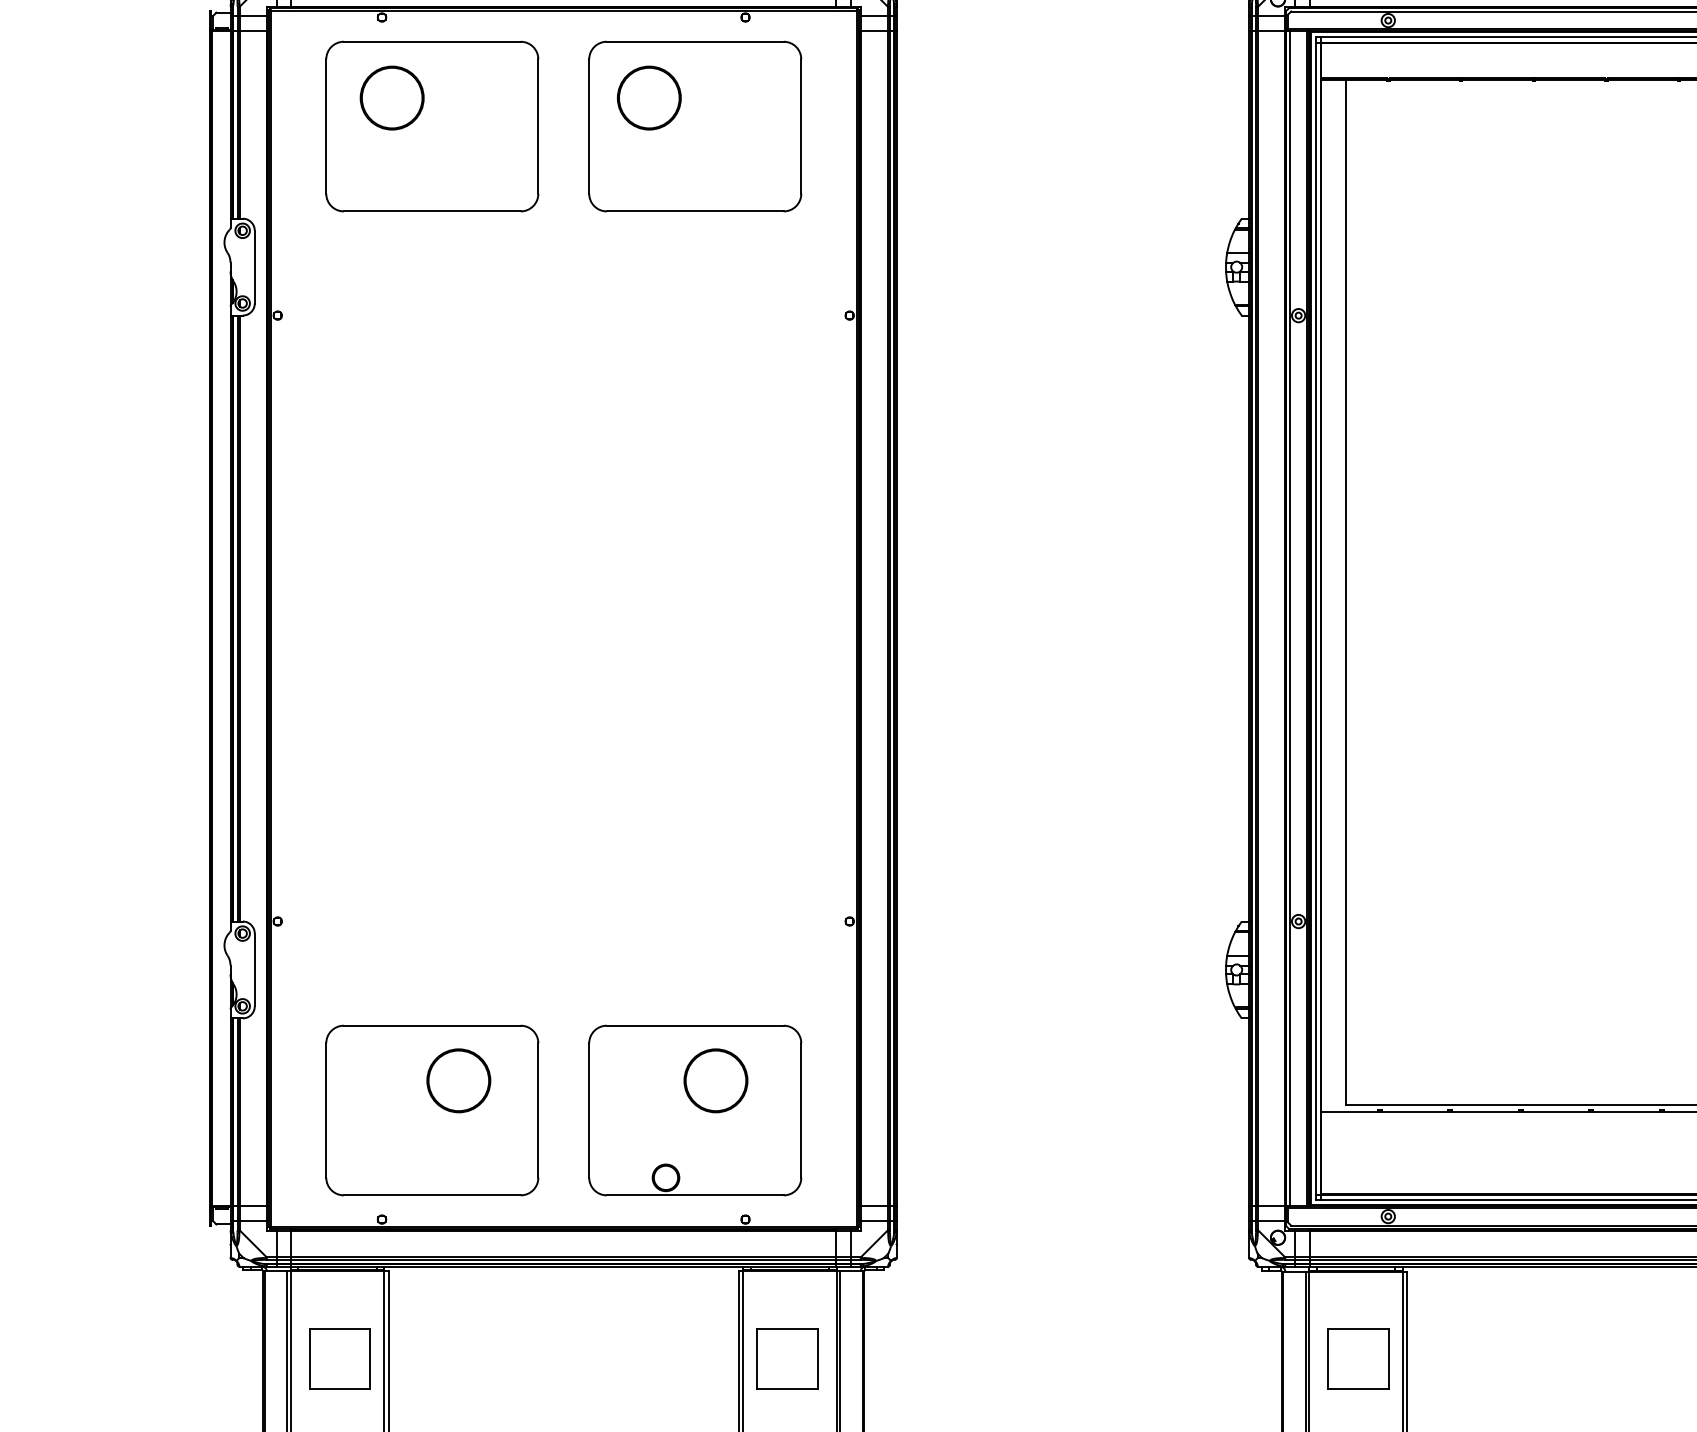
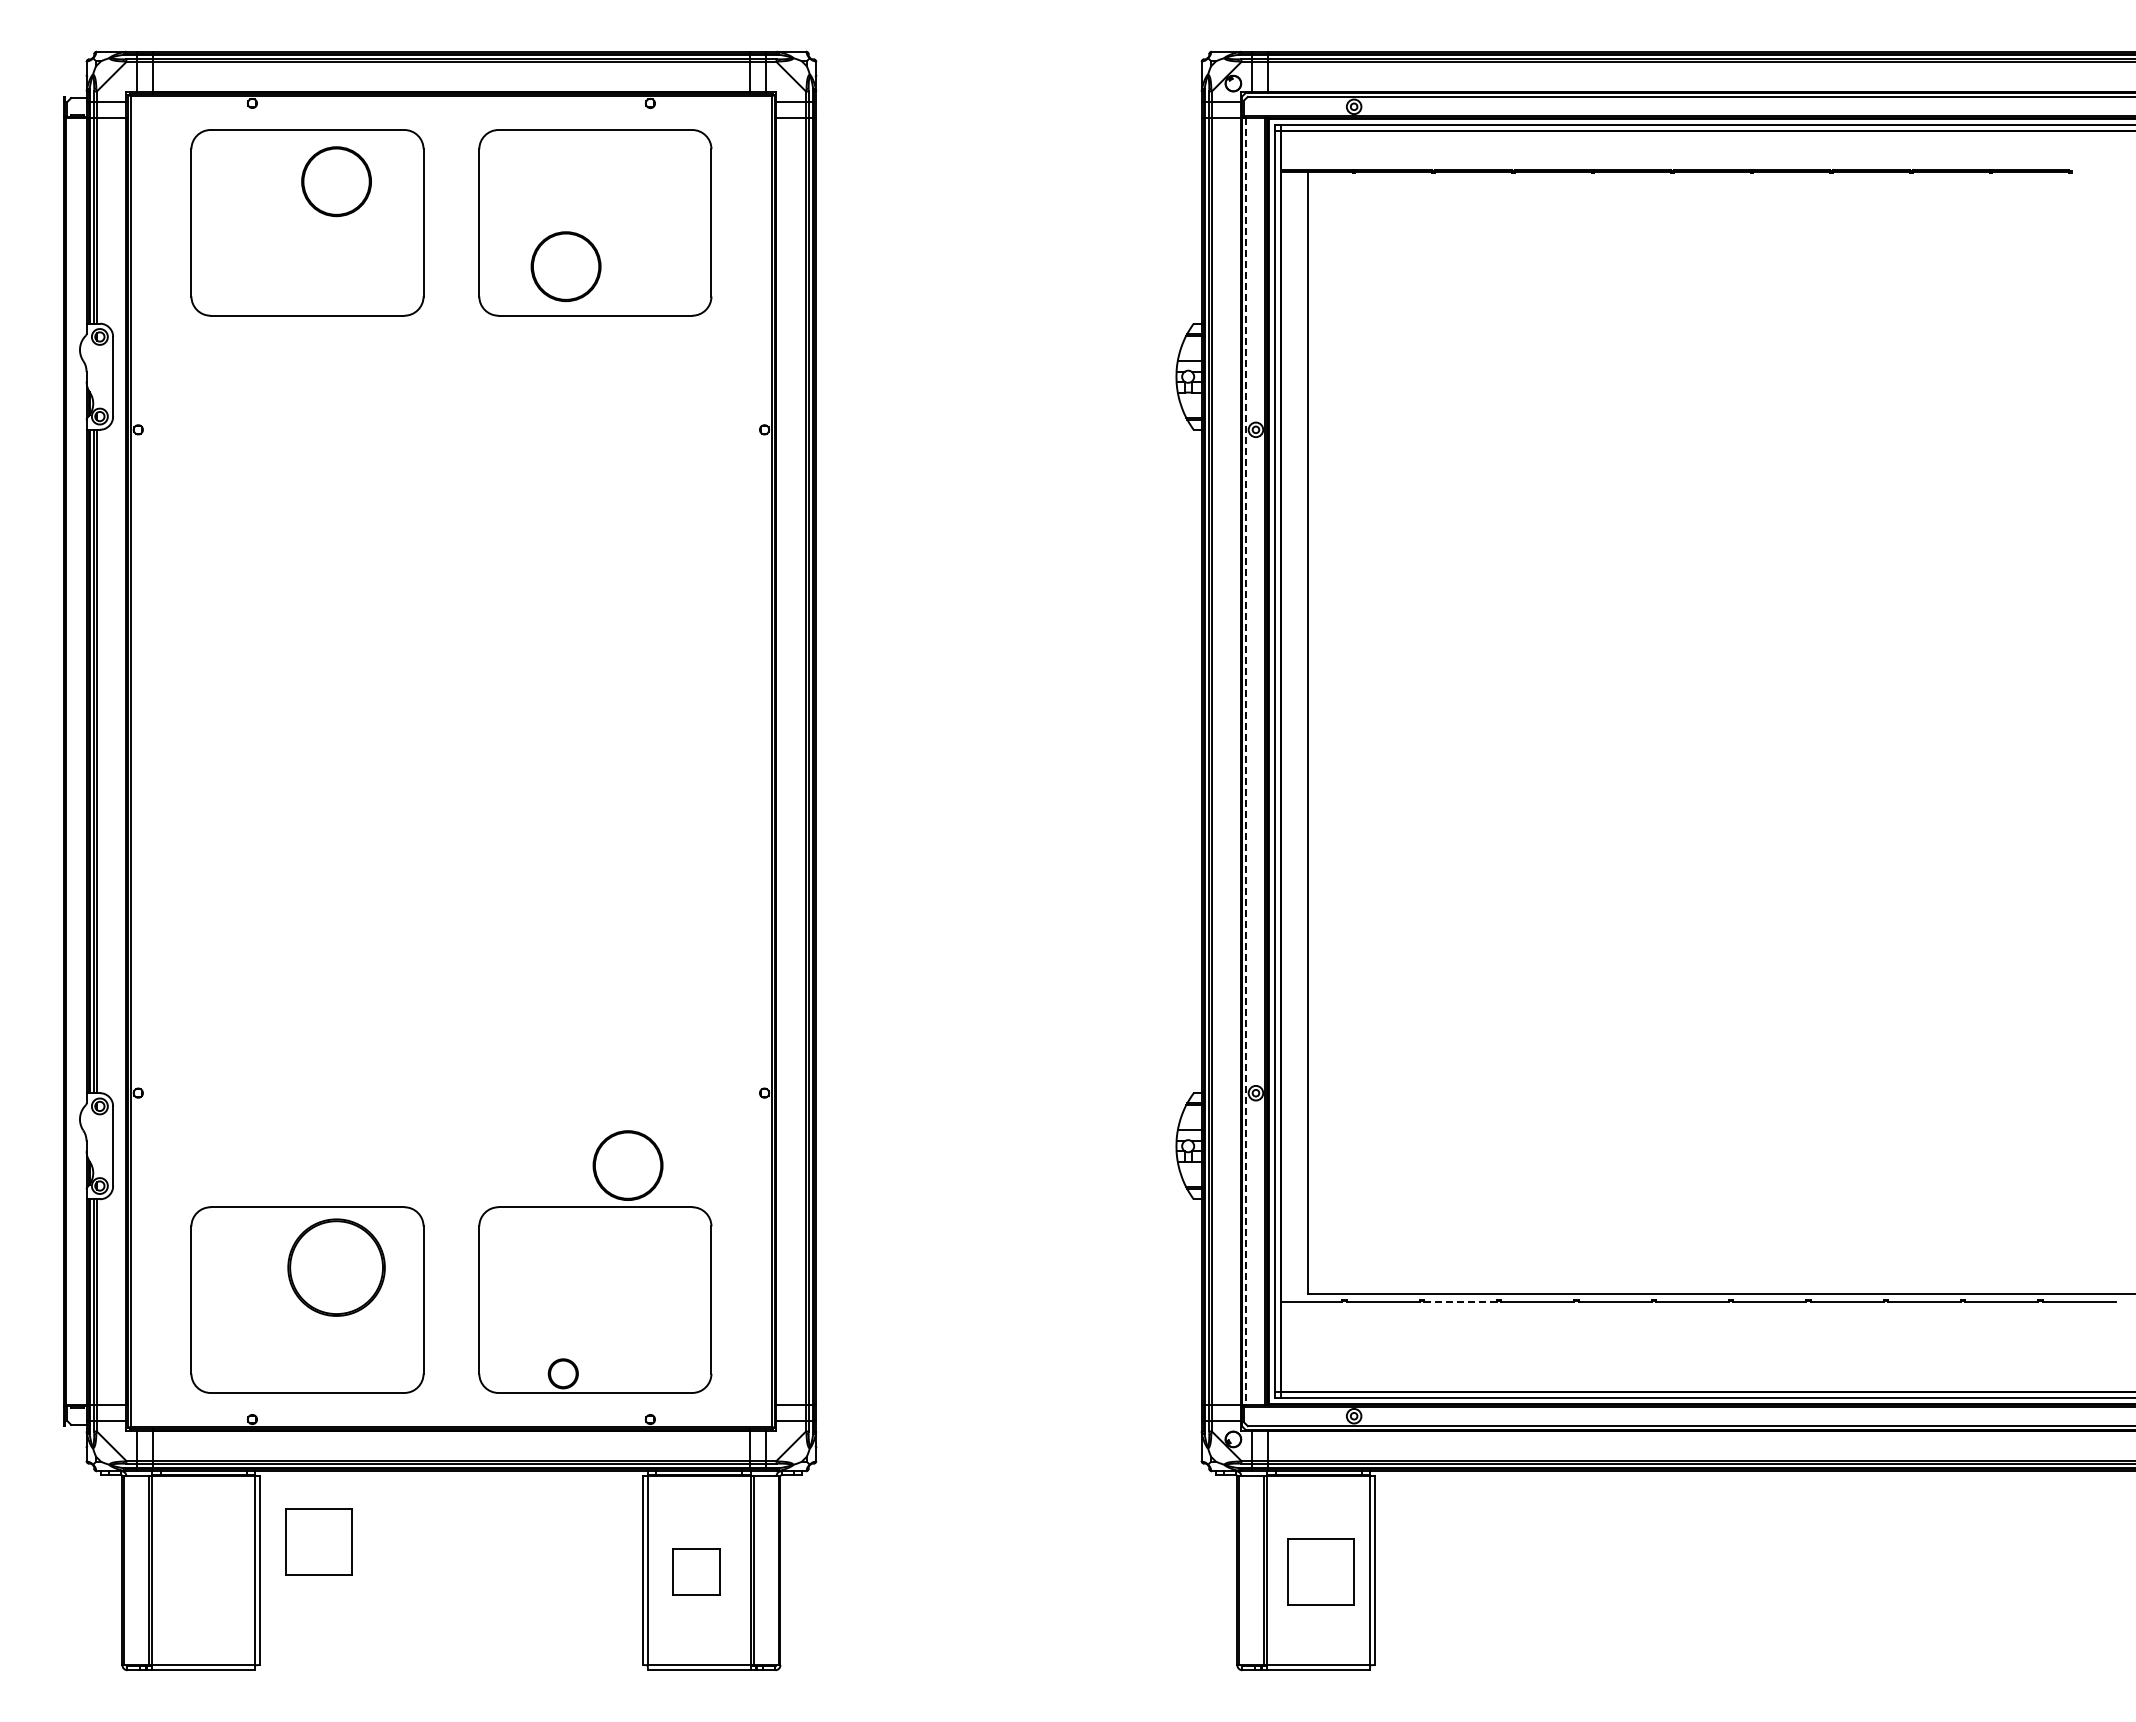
part: (392, 97) -> (336, 181), moved
part: (648, 97) -> (565, 266), moved
line: (1289, 619) -> (1246, 762), solid -> dashed
circle: (458, 1080) -> (336, 1267), size x1.4
part: (715, 1080) -> (627, 1165), moved
line: (1486, 1112) -> (1461, 1302), solid -> dashed
part: (339, 1358) -> (318, 1541), moved
part: (787, 1358) -> (696, 1571), size x0.7

